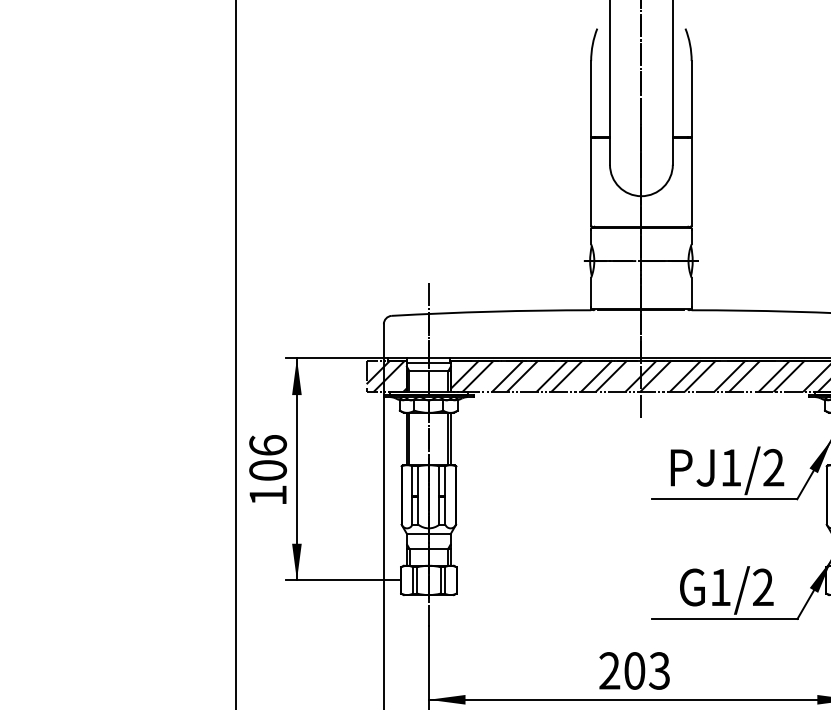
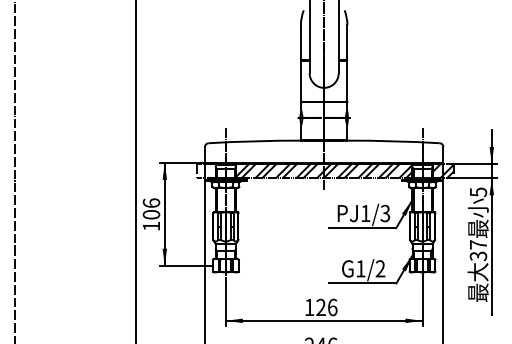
hatch: (387, 374) -> (206, 170), removed
text: (773, 467) -> (385, 213), PJ1/2 -> PJ1/3
text: (633, 670) -> (320, 307), 203 -> 126

